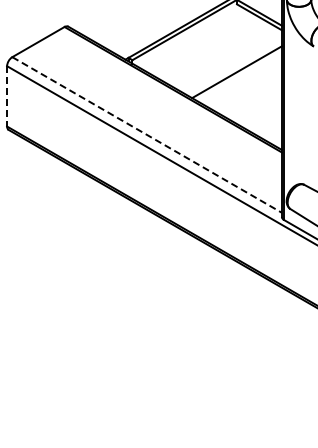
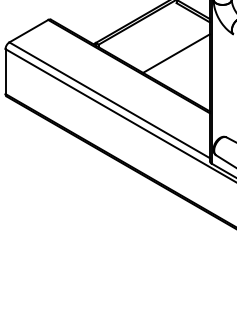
line: (7, 96) -> (5, 71), dashed -> solid
line: (147, 134) -> (109, 99), dashed -> solid

